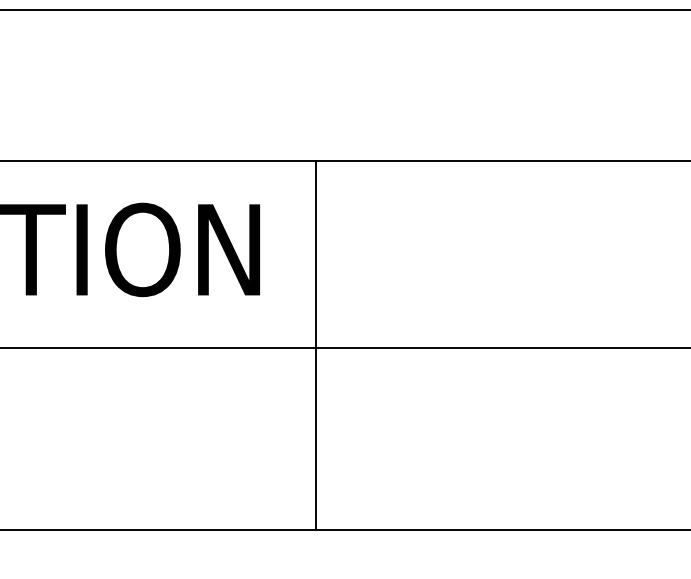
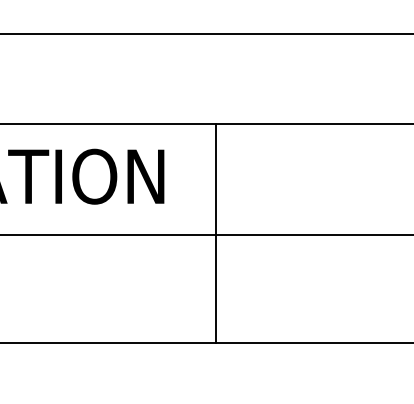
line: (316, 345) -> (215, 233), moved

